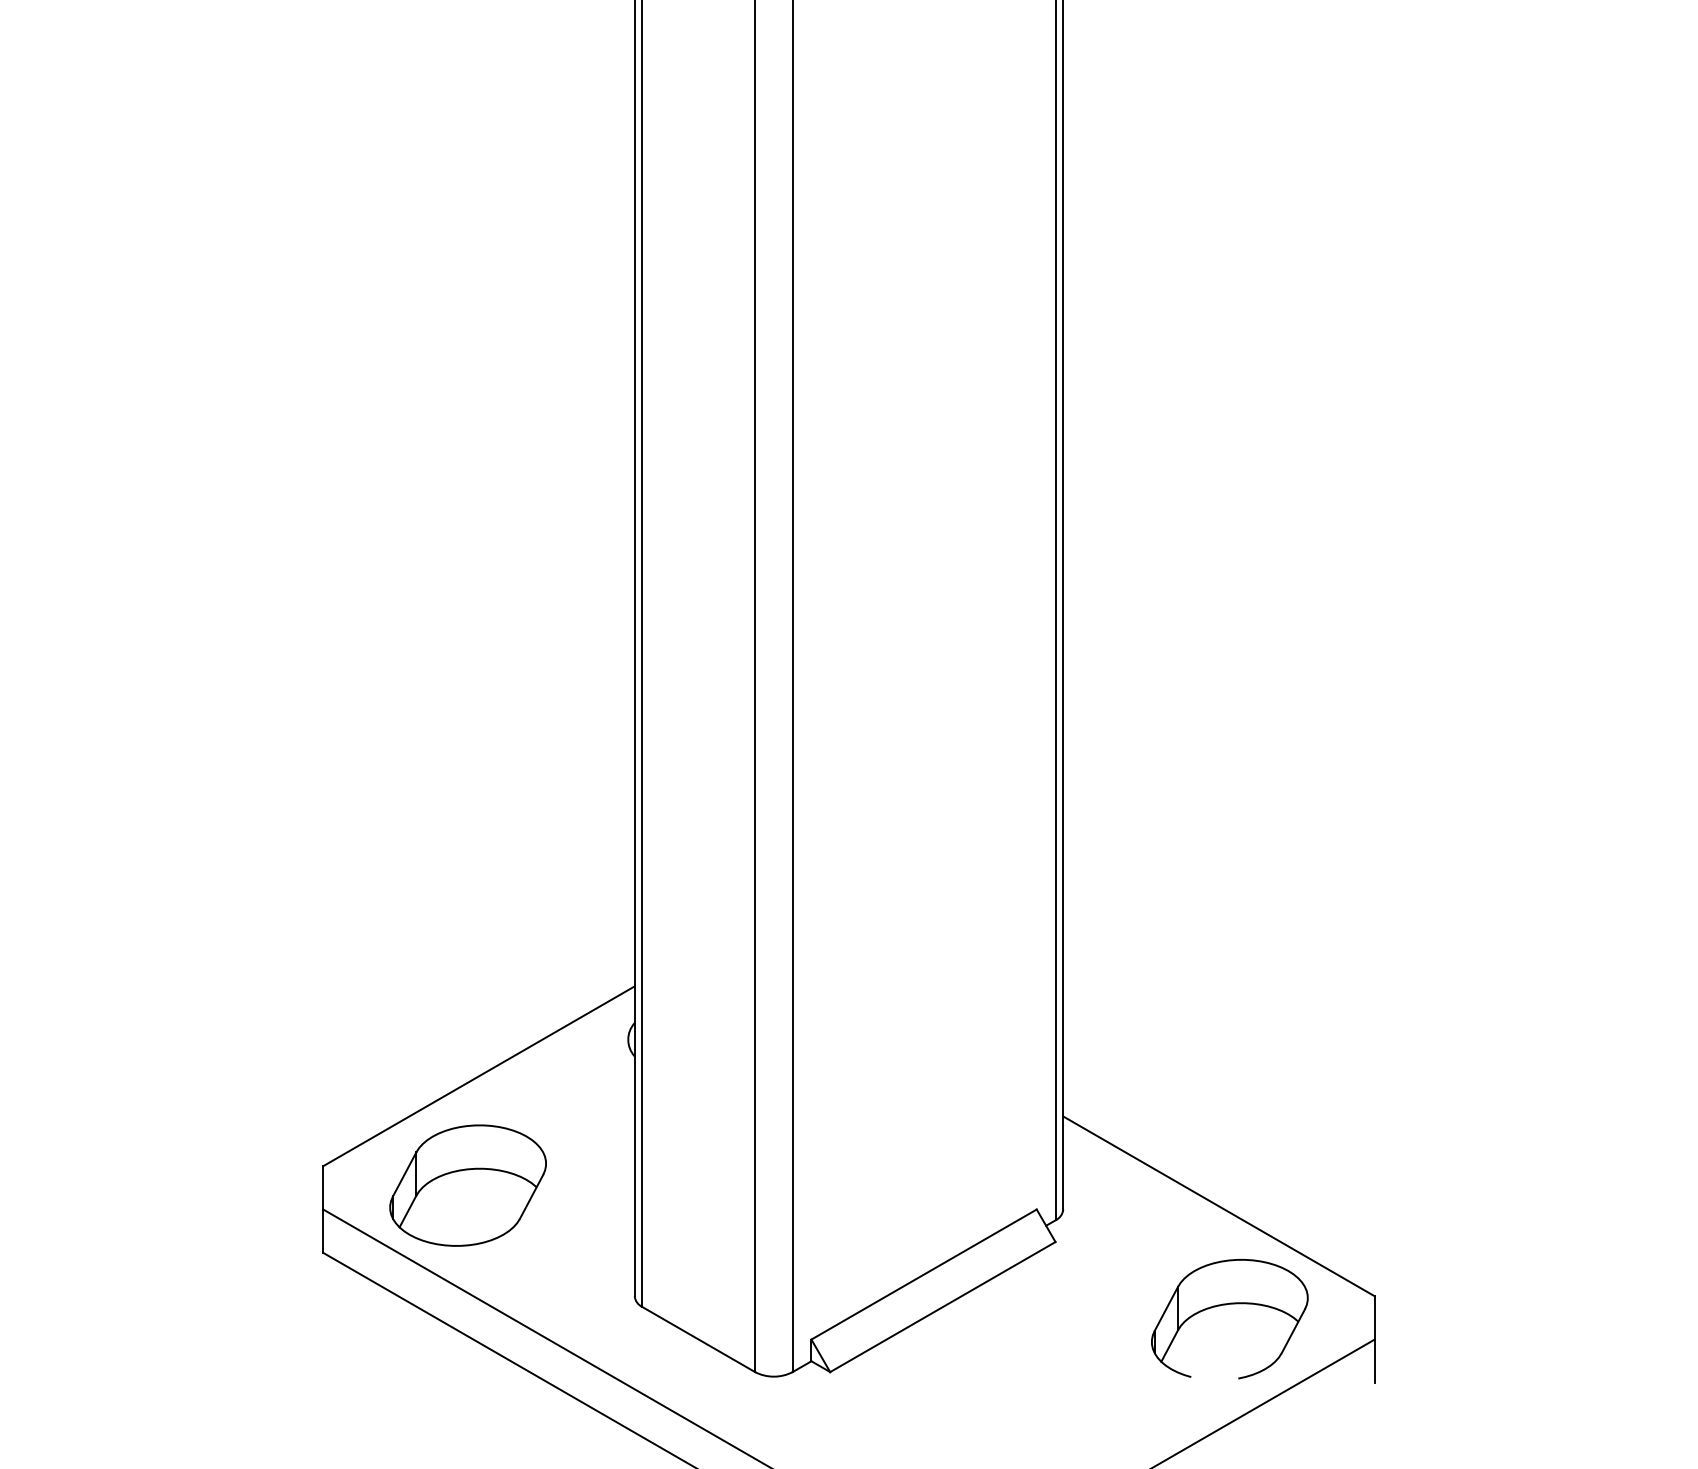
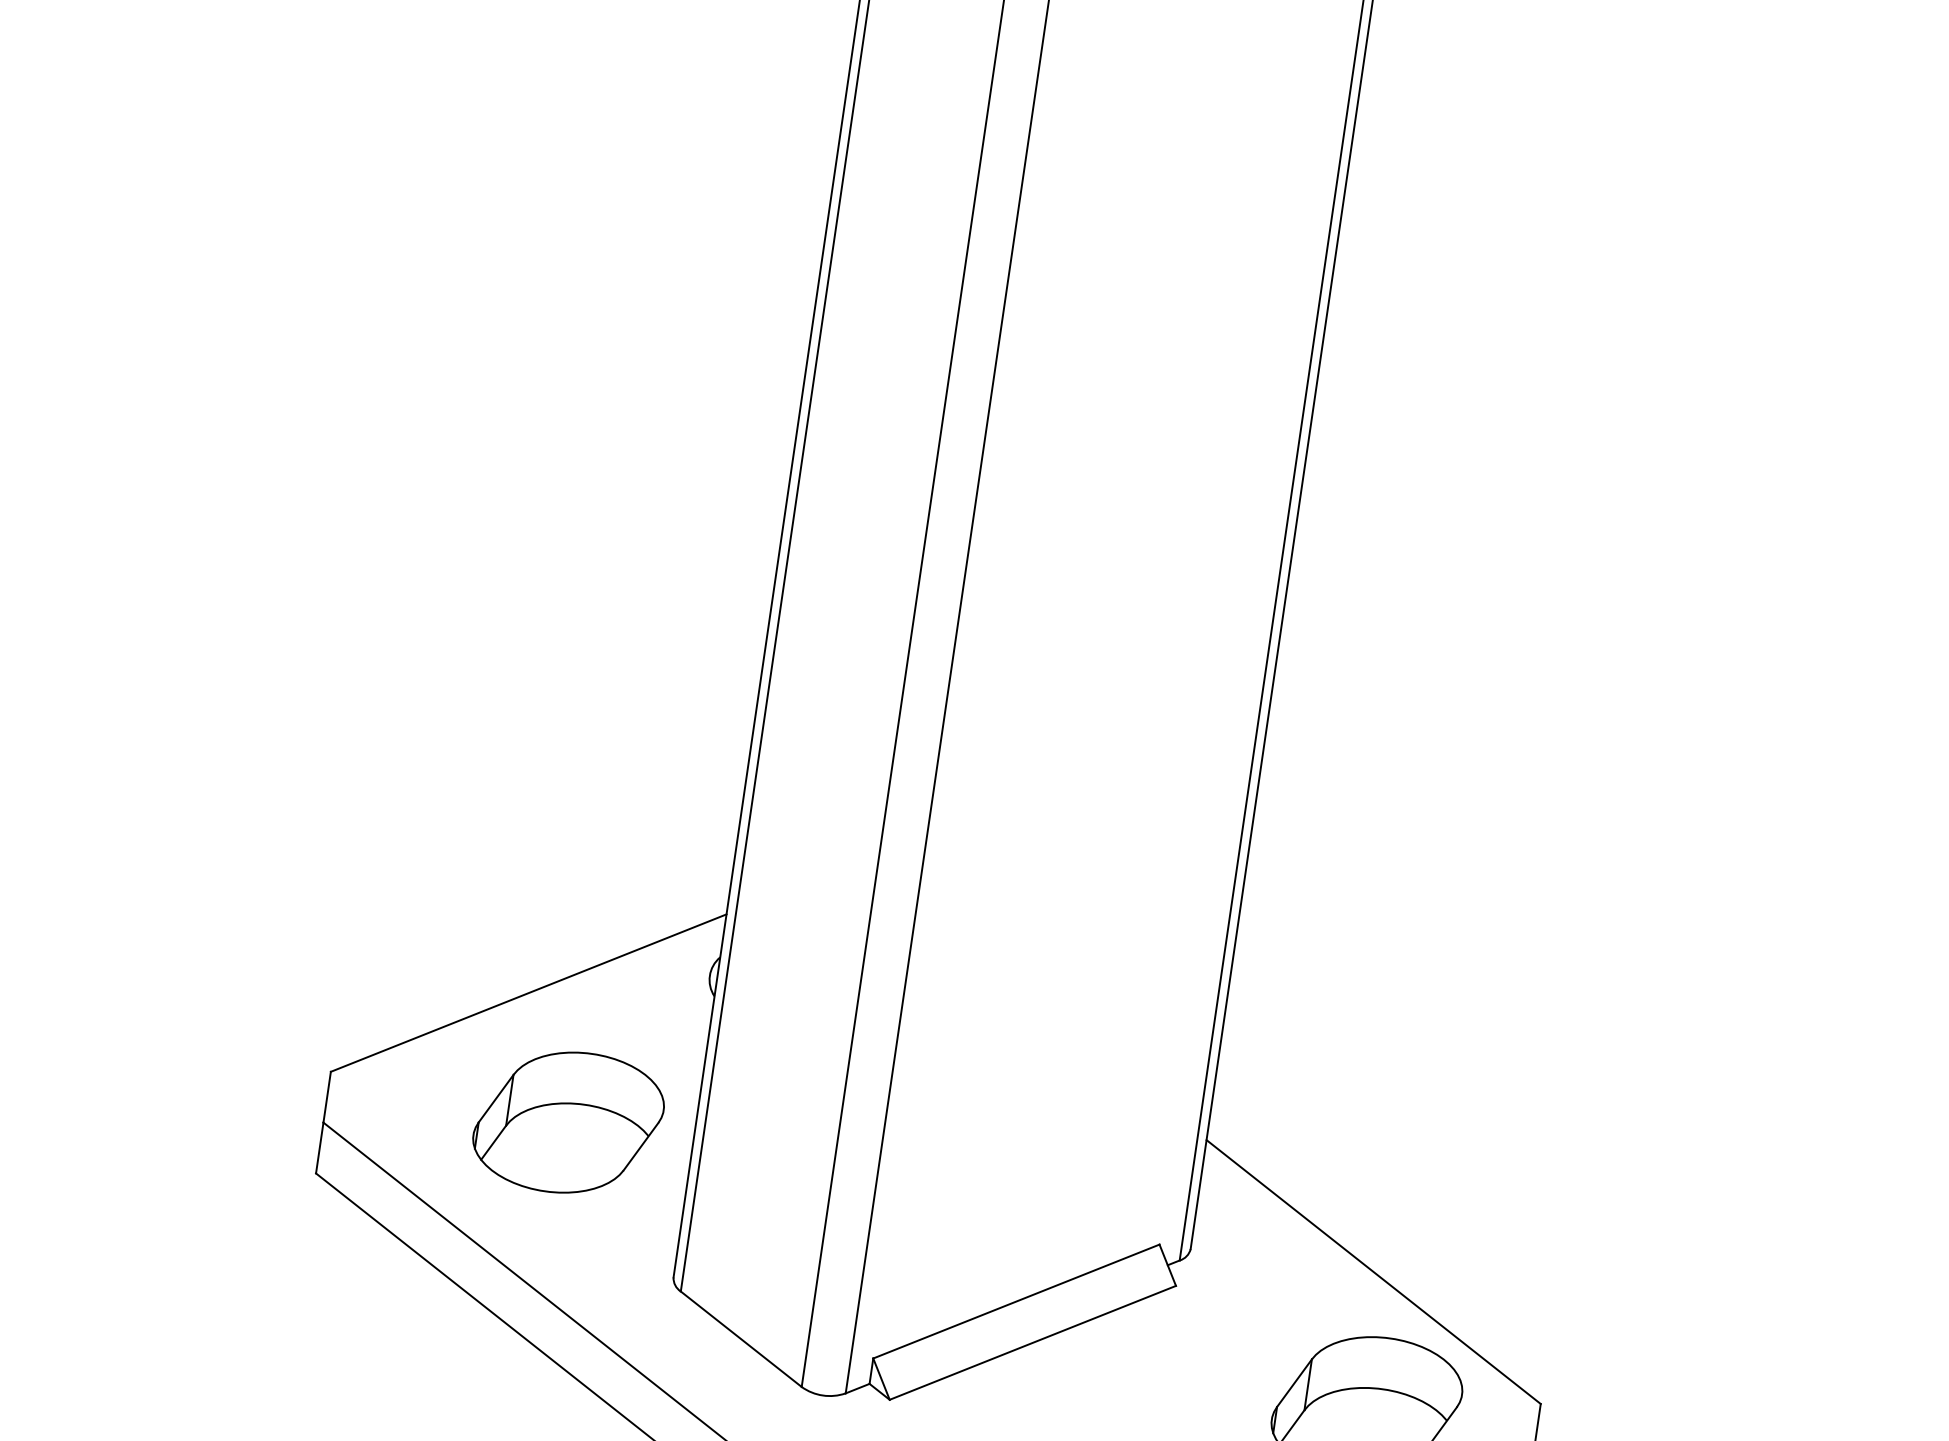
part: (467, 1185) -> (567, 1122), moved

